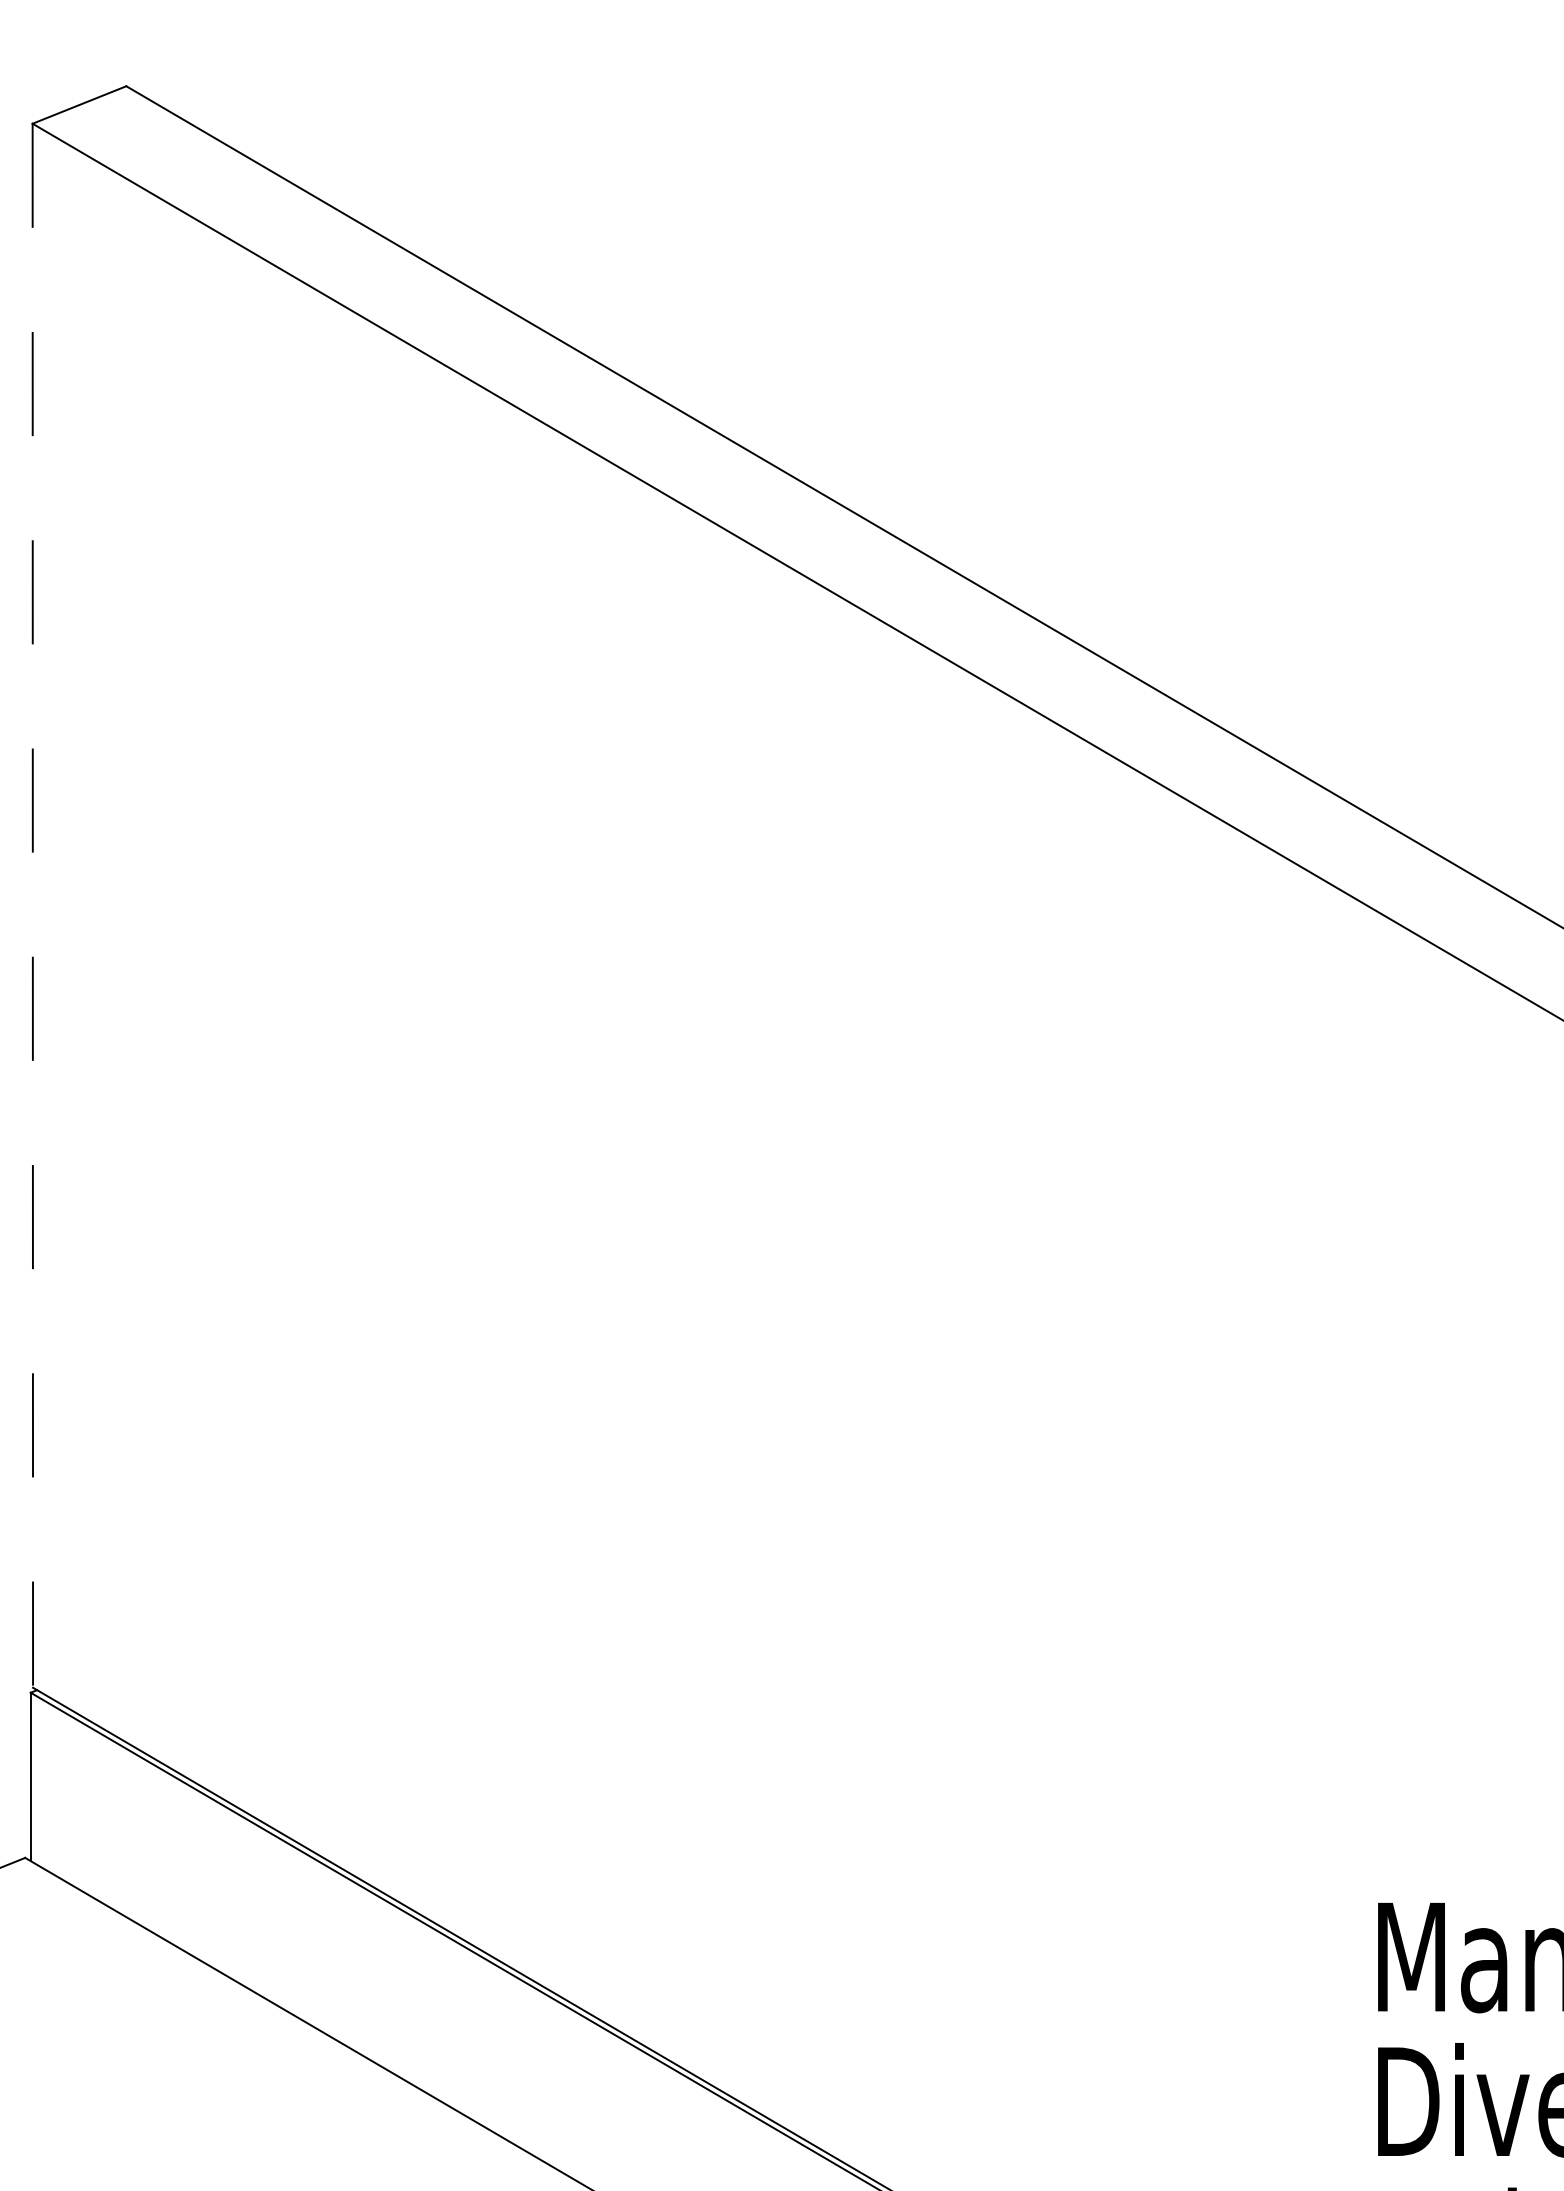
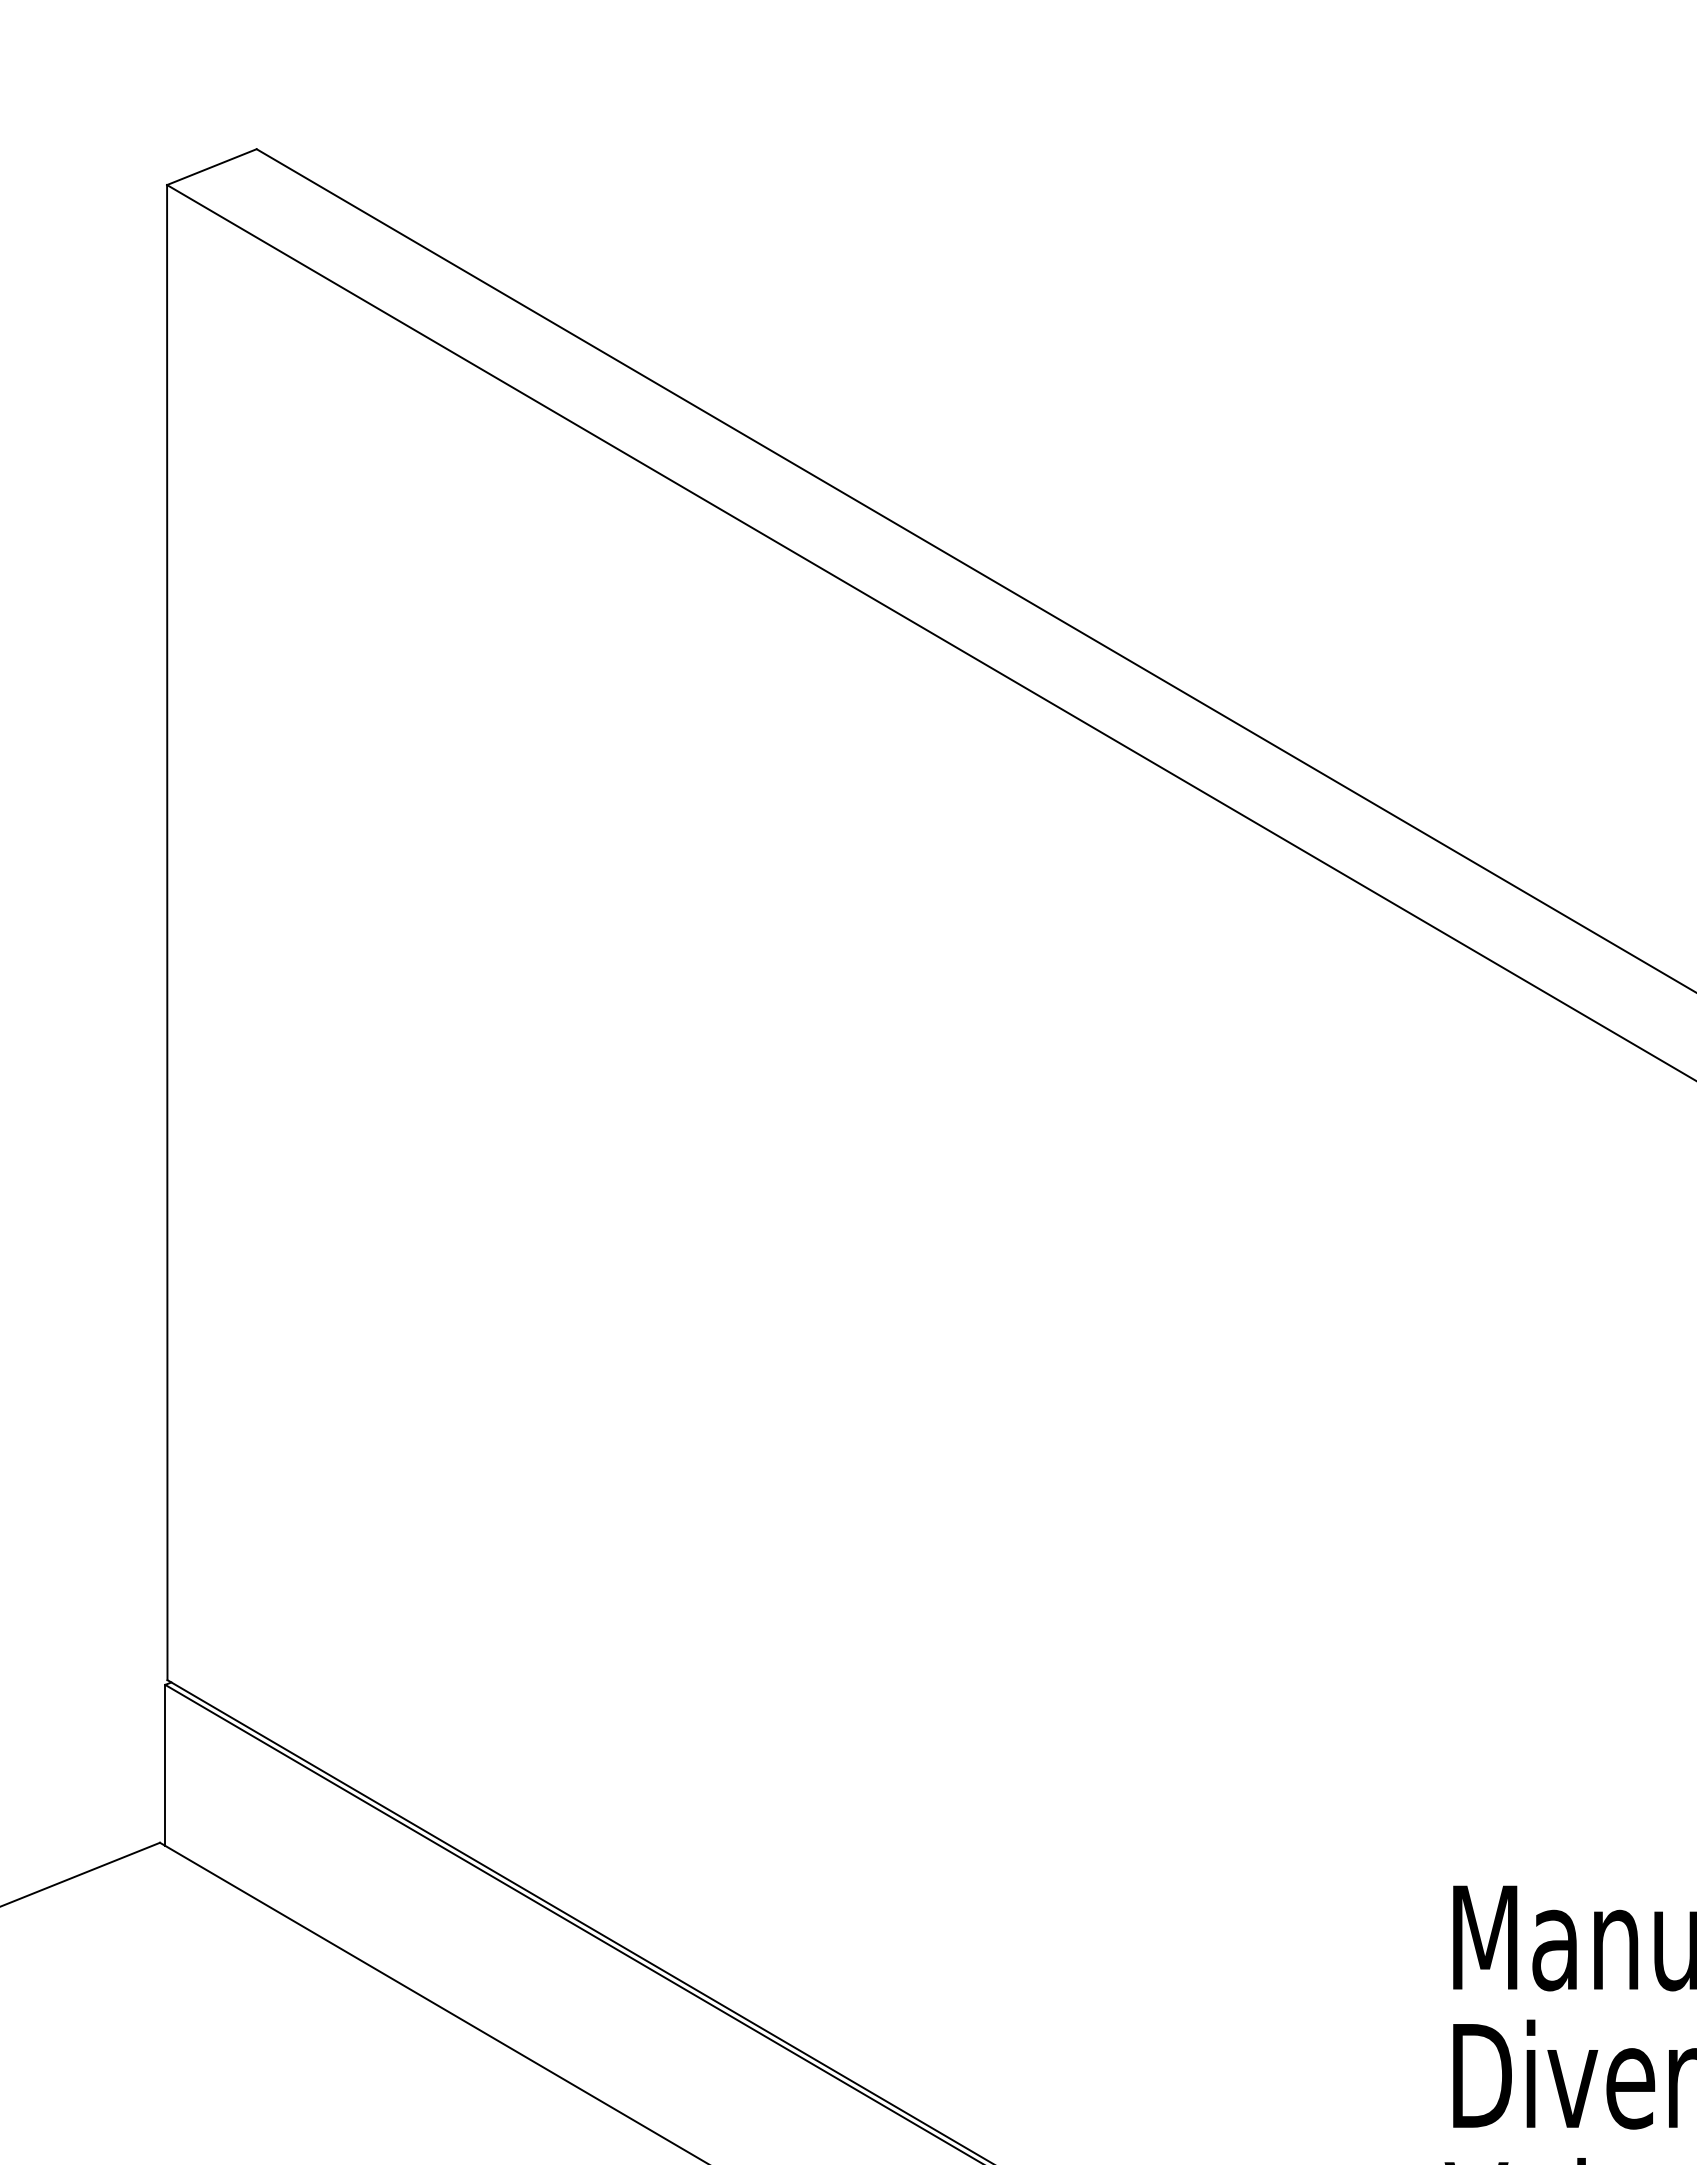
line: (33, 905) -> (167, 932), dashed -> solid

